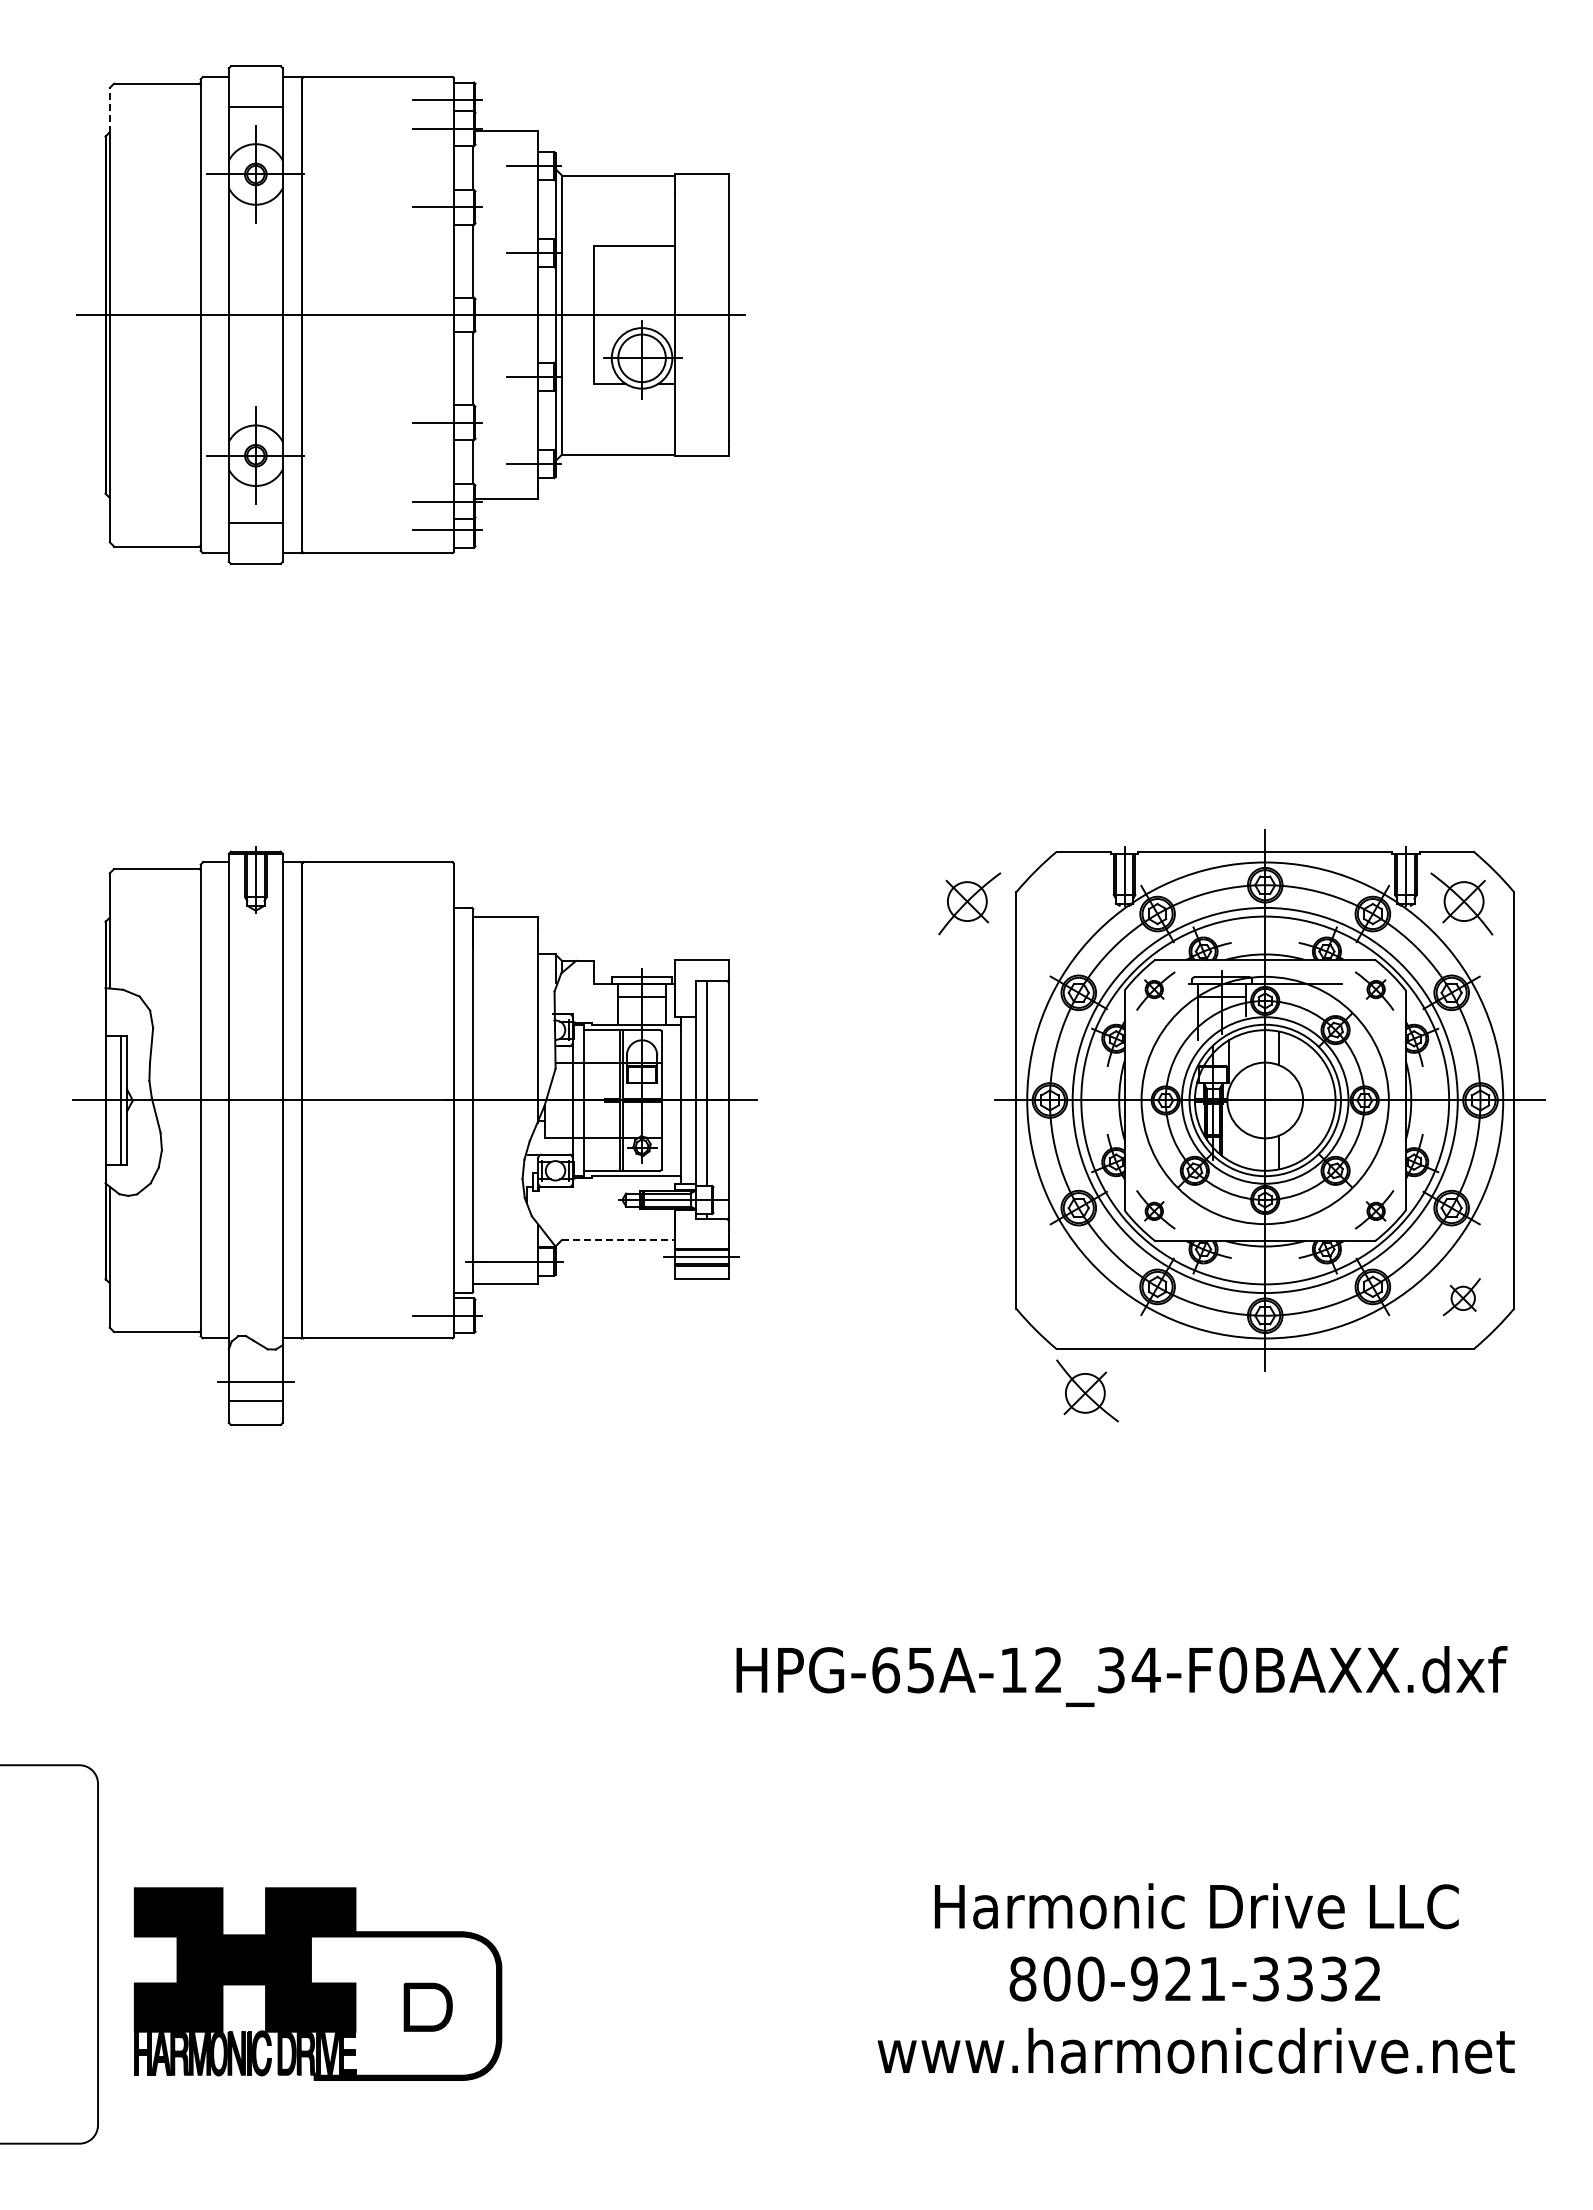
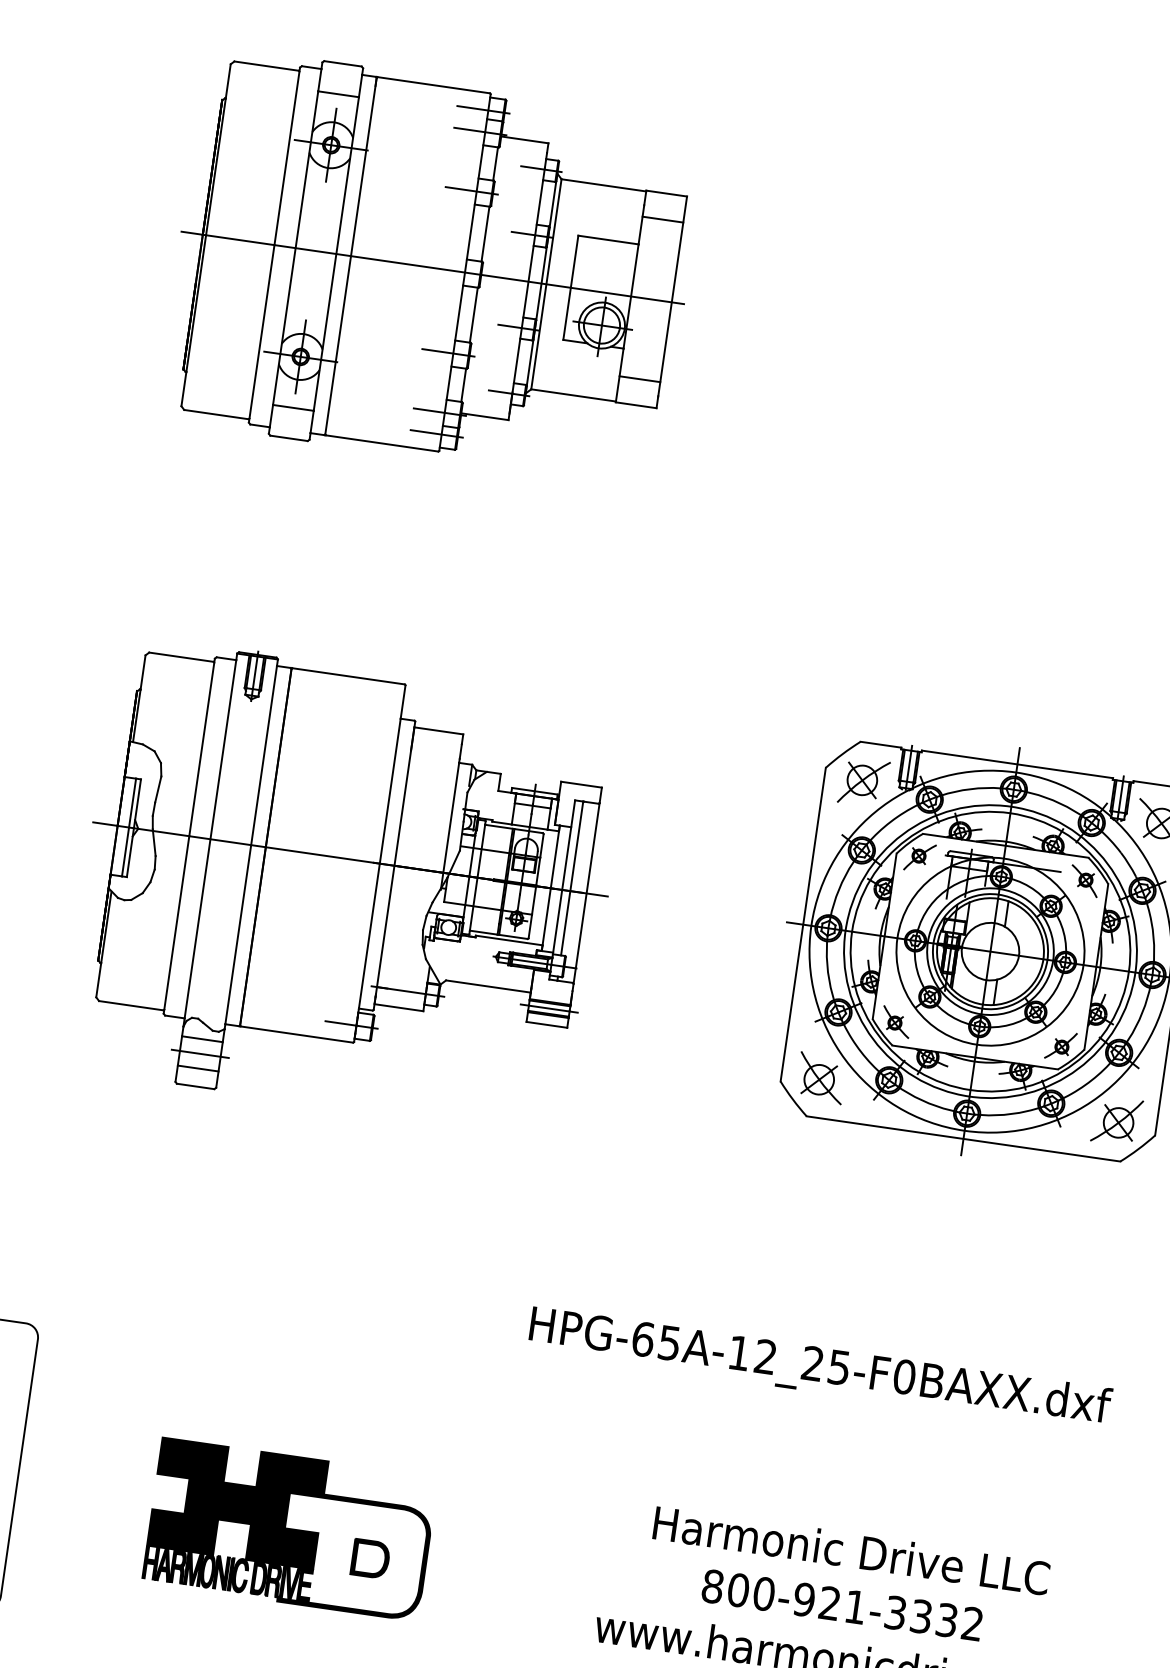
line: (109, 110) -> (228, 81), dashed -> solid
line: (701, 209) -> (662, 219), added
line: (701, 421) -> (639, 379), added
part: (969, 903) -> (863, 782), moved
line: (618, 1240) -> (488, 986), dashed -> solid
part: (1461, 1296) -> (1116, 1120), size x1.67
line: (255, 1362) -> (202, 1039), added
part: (1087, 1390) -> (821, 1077), moved
text: (1129, 1670) -> (826, 1365), HPG-65A-12_34-F0BAXX.dxf -> HPG-65A-12_25-F0BAXX.dxf
part: (318, 1983) -> (290, 1529), moved

